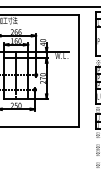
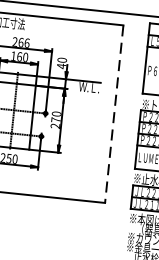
line: (79, 71) -> (114, 114), solid -> dashed

